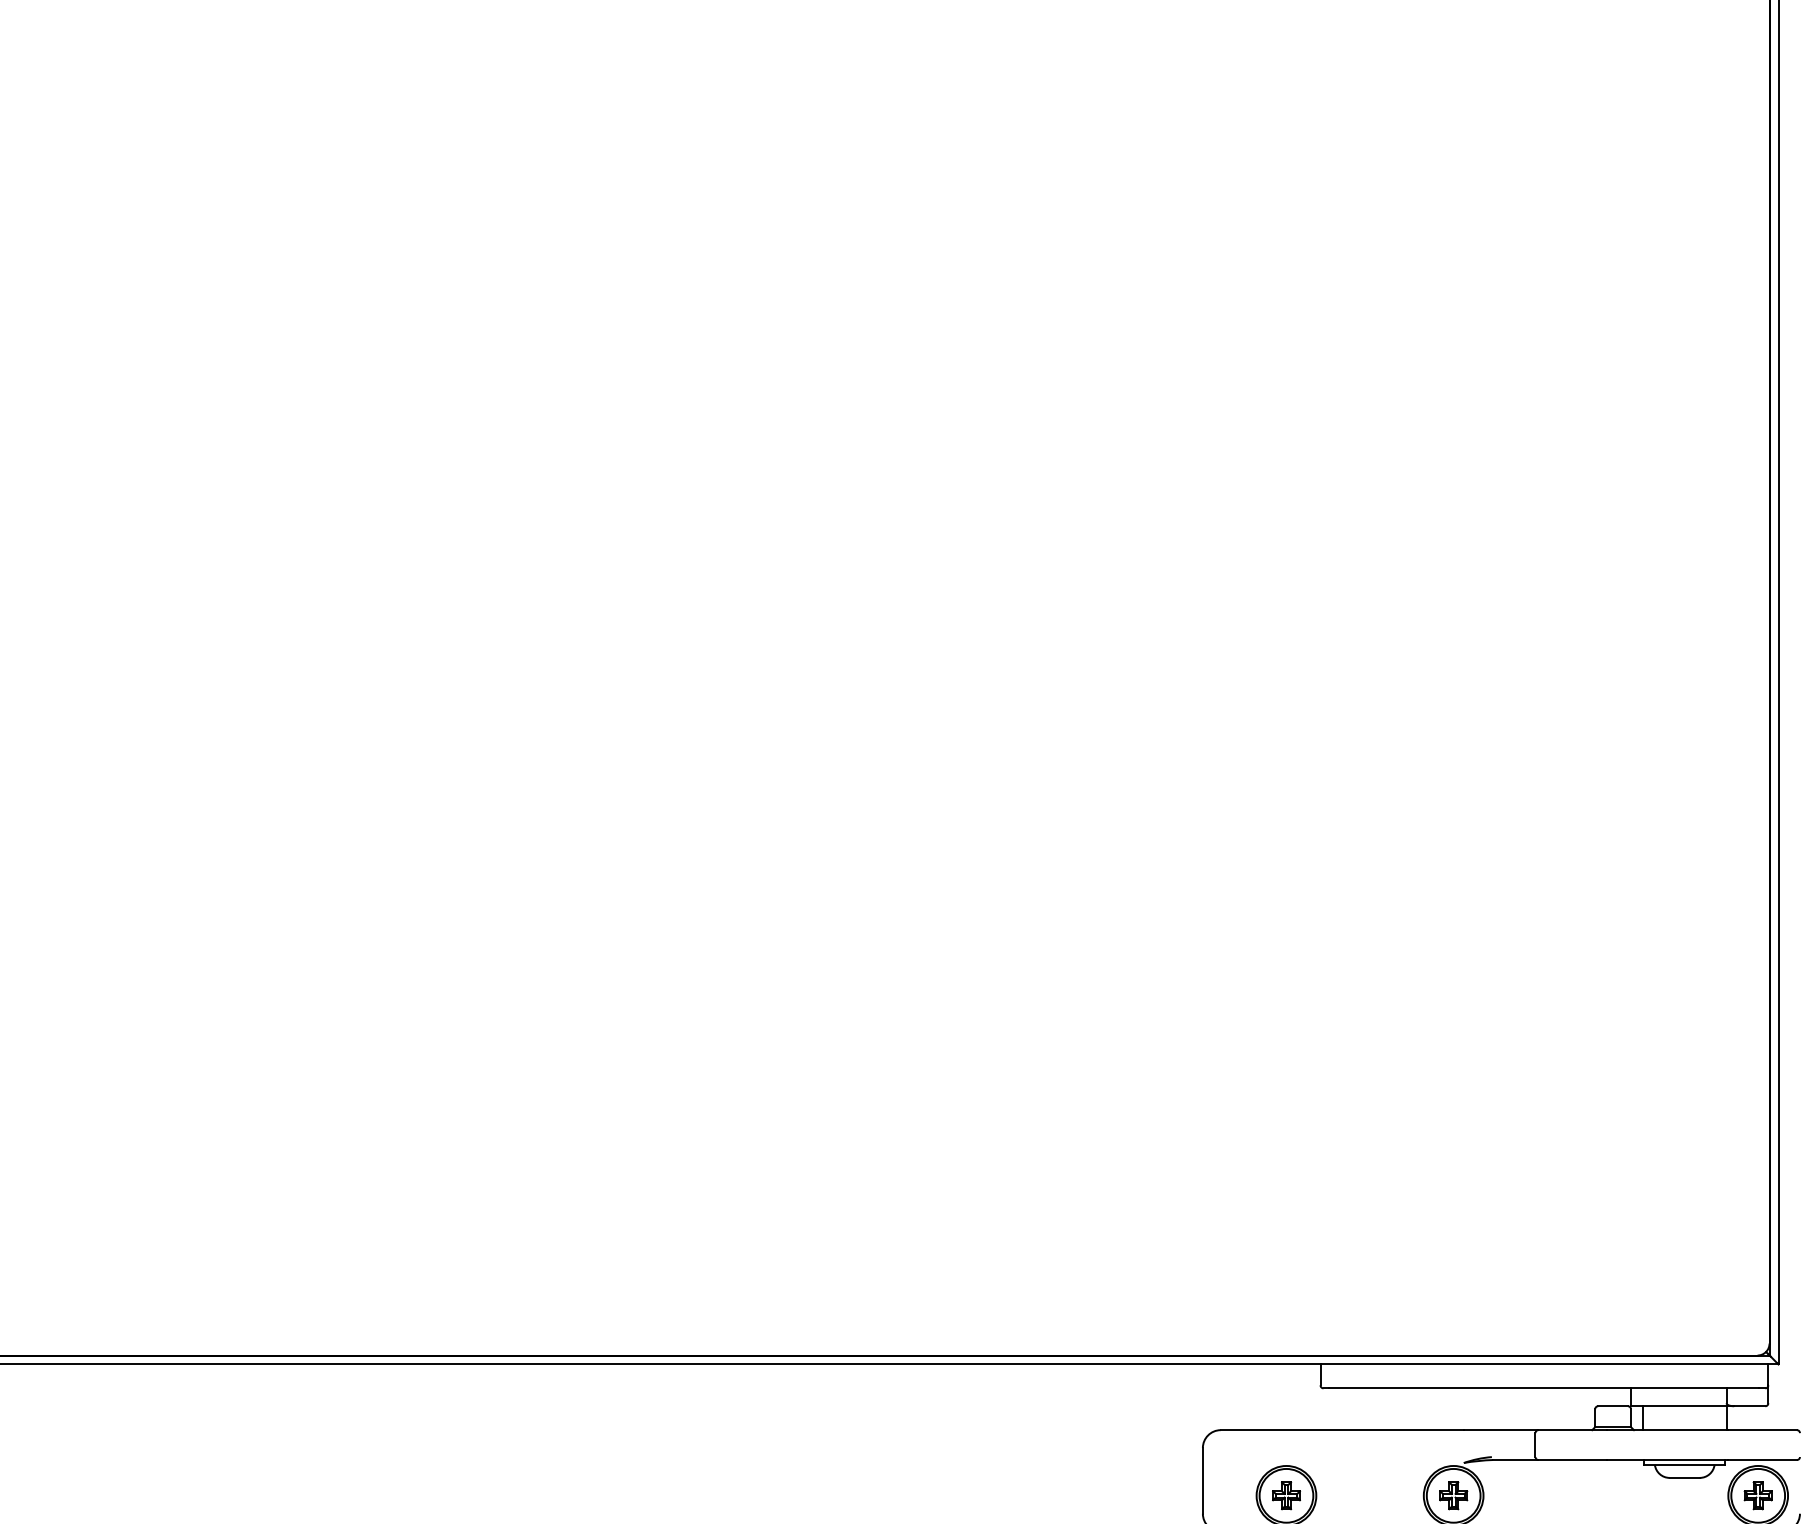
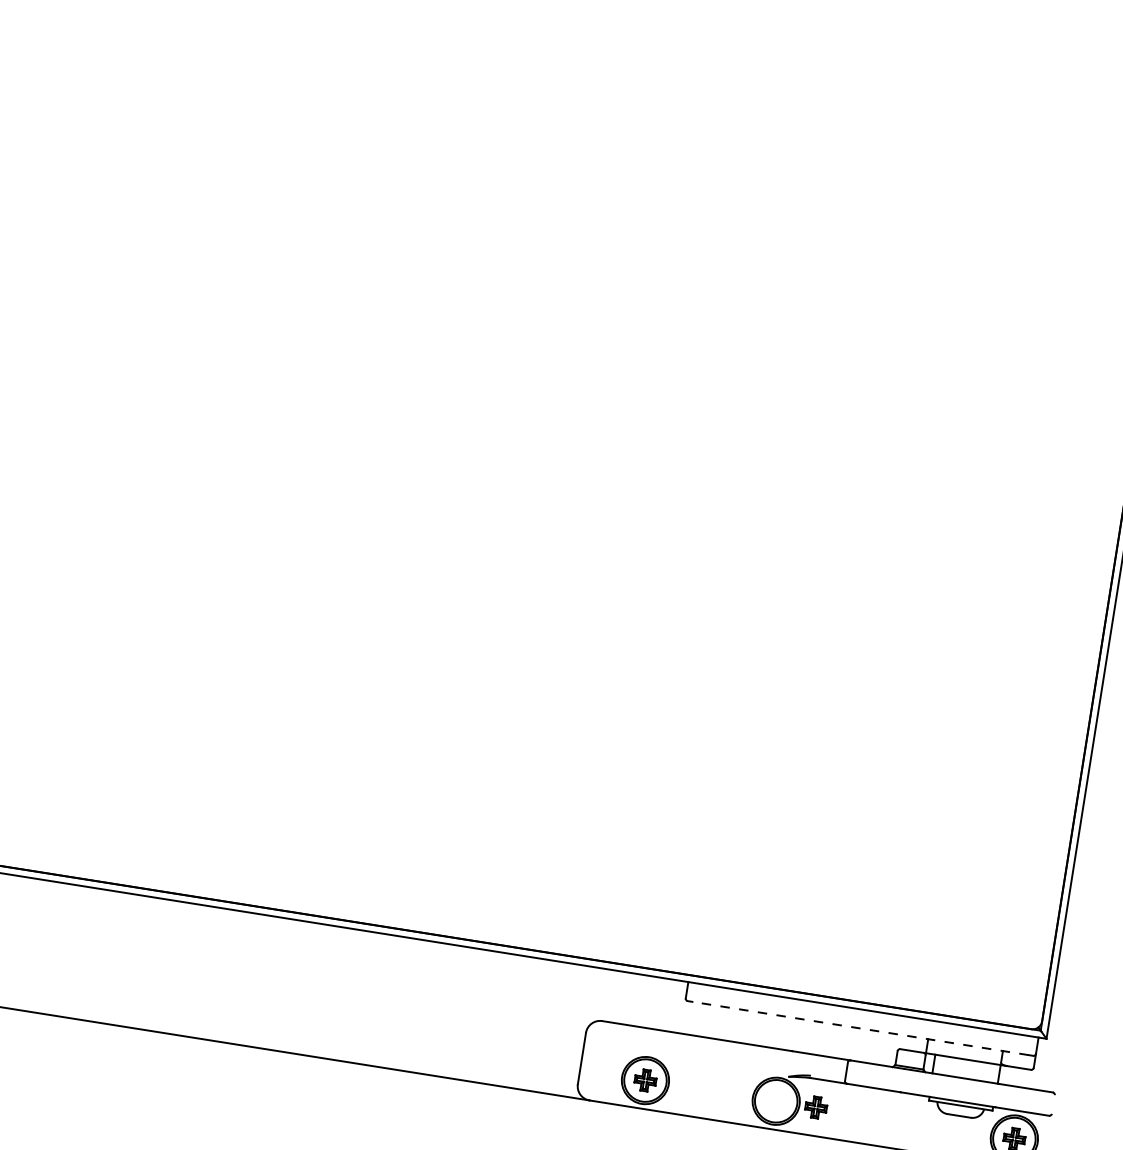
line: (1544, 1388) -> (860, 1028), solid -> dashed
part: (1453, 1495) -> (816, 1107), moved

